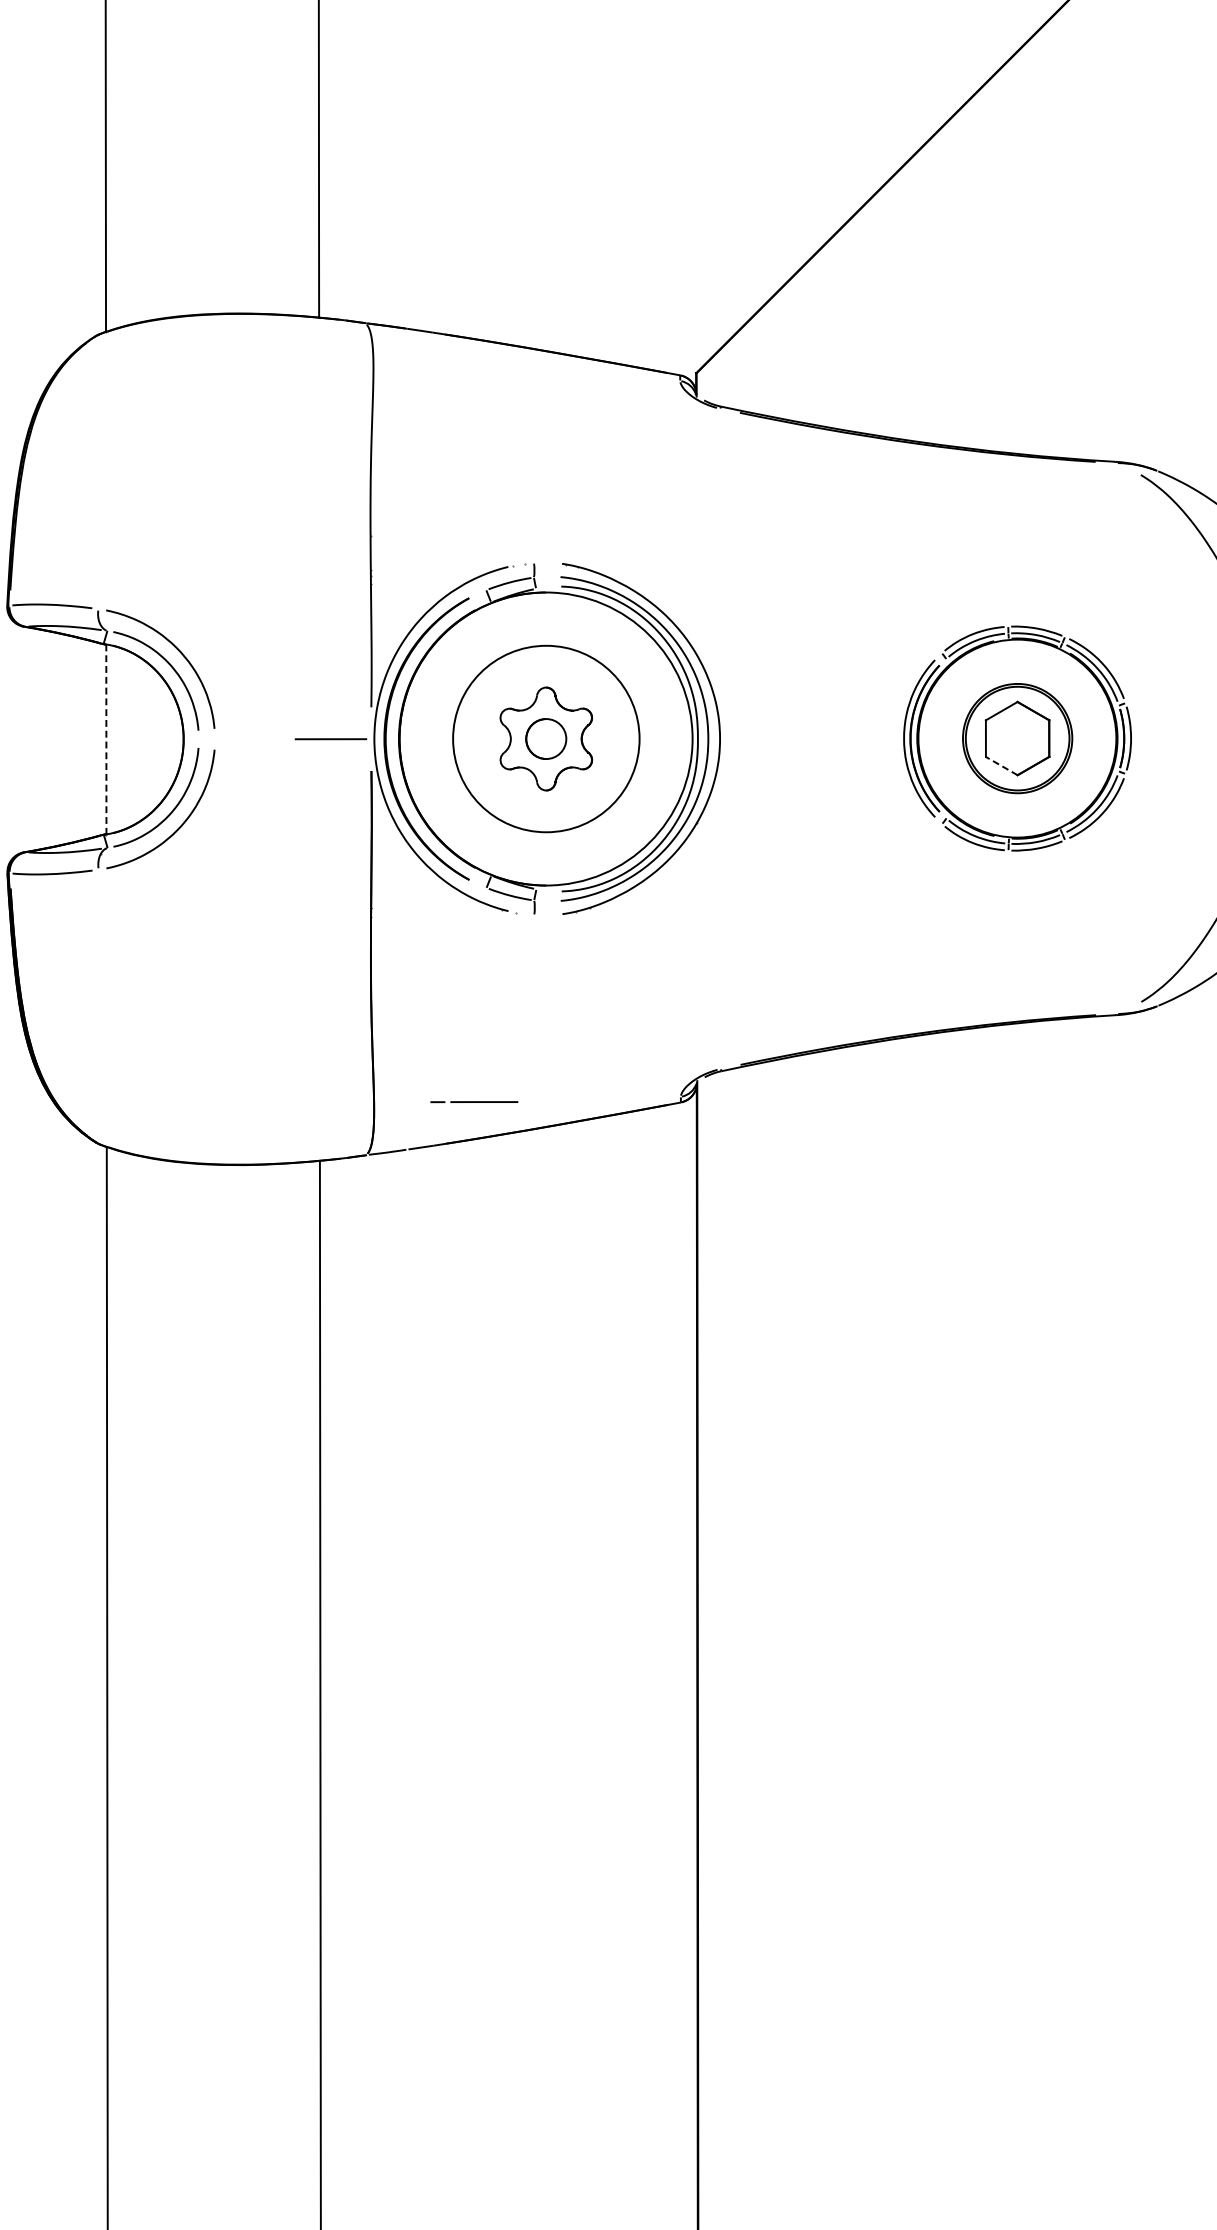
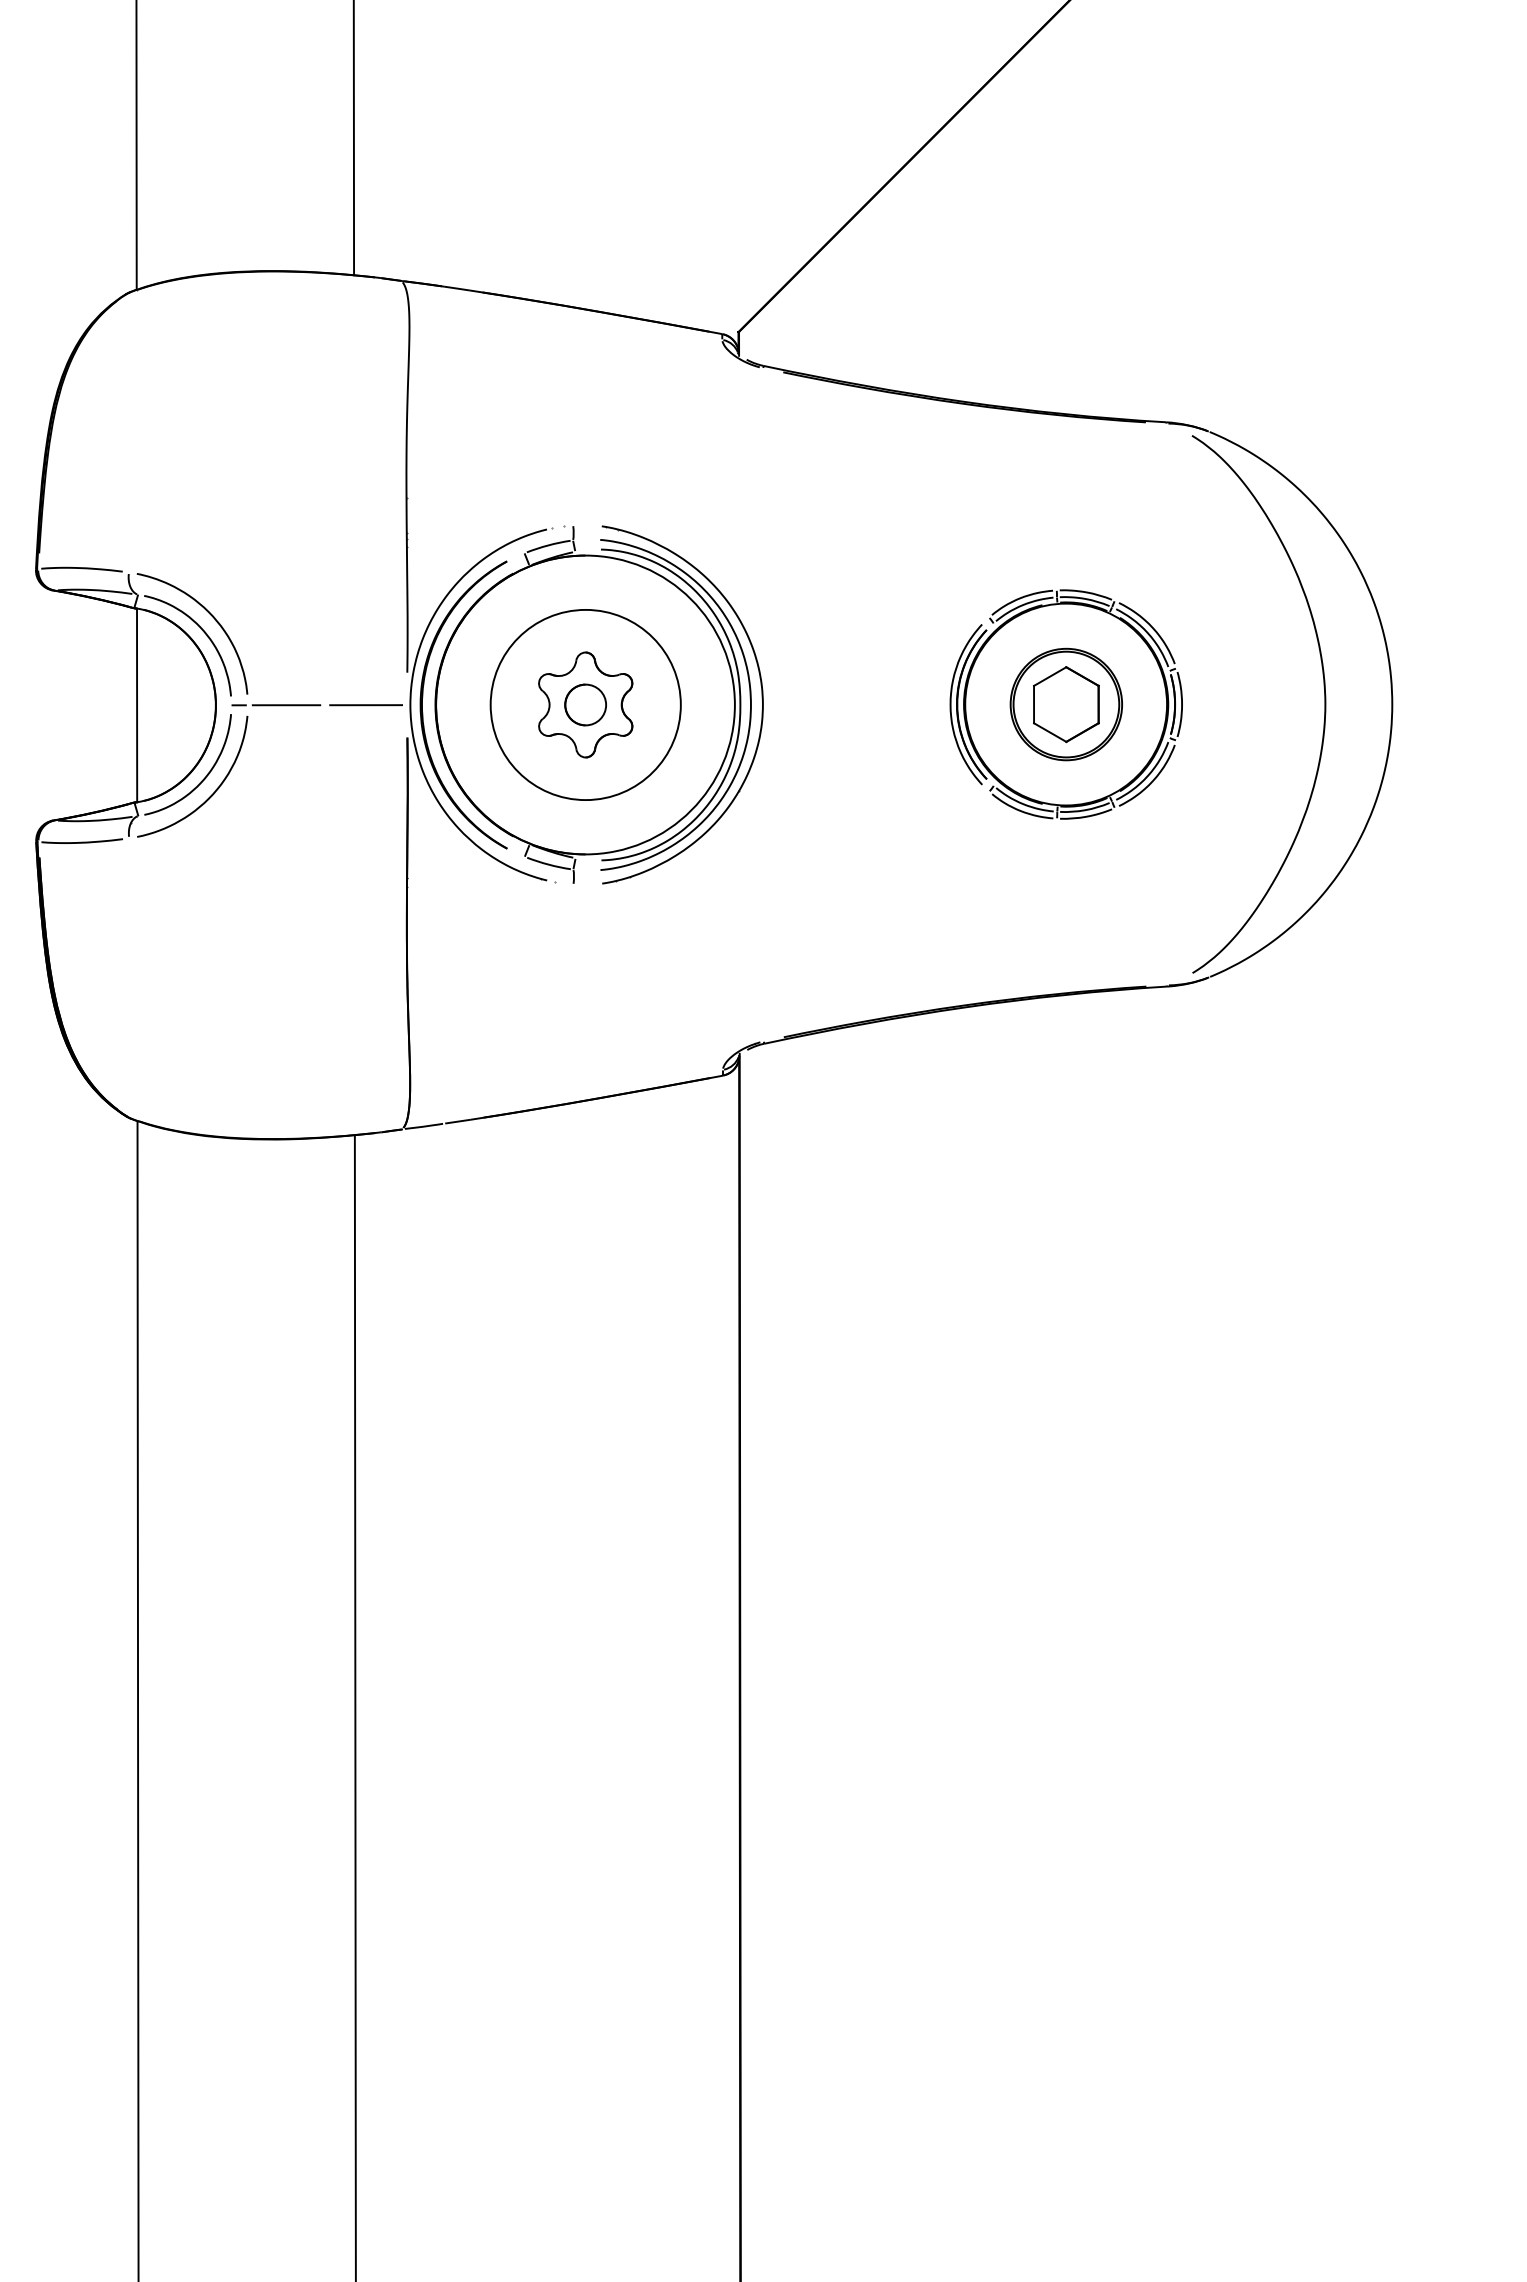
line: (106, 739) -> (137, 705), dashed -> solid
line: (1002, 766) -> (1050, 732), dashed -> solid
line: (474, 1102) -> (276, 705), moved

